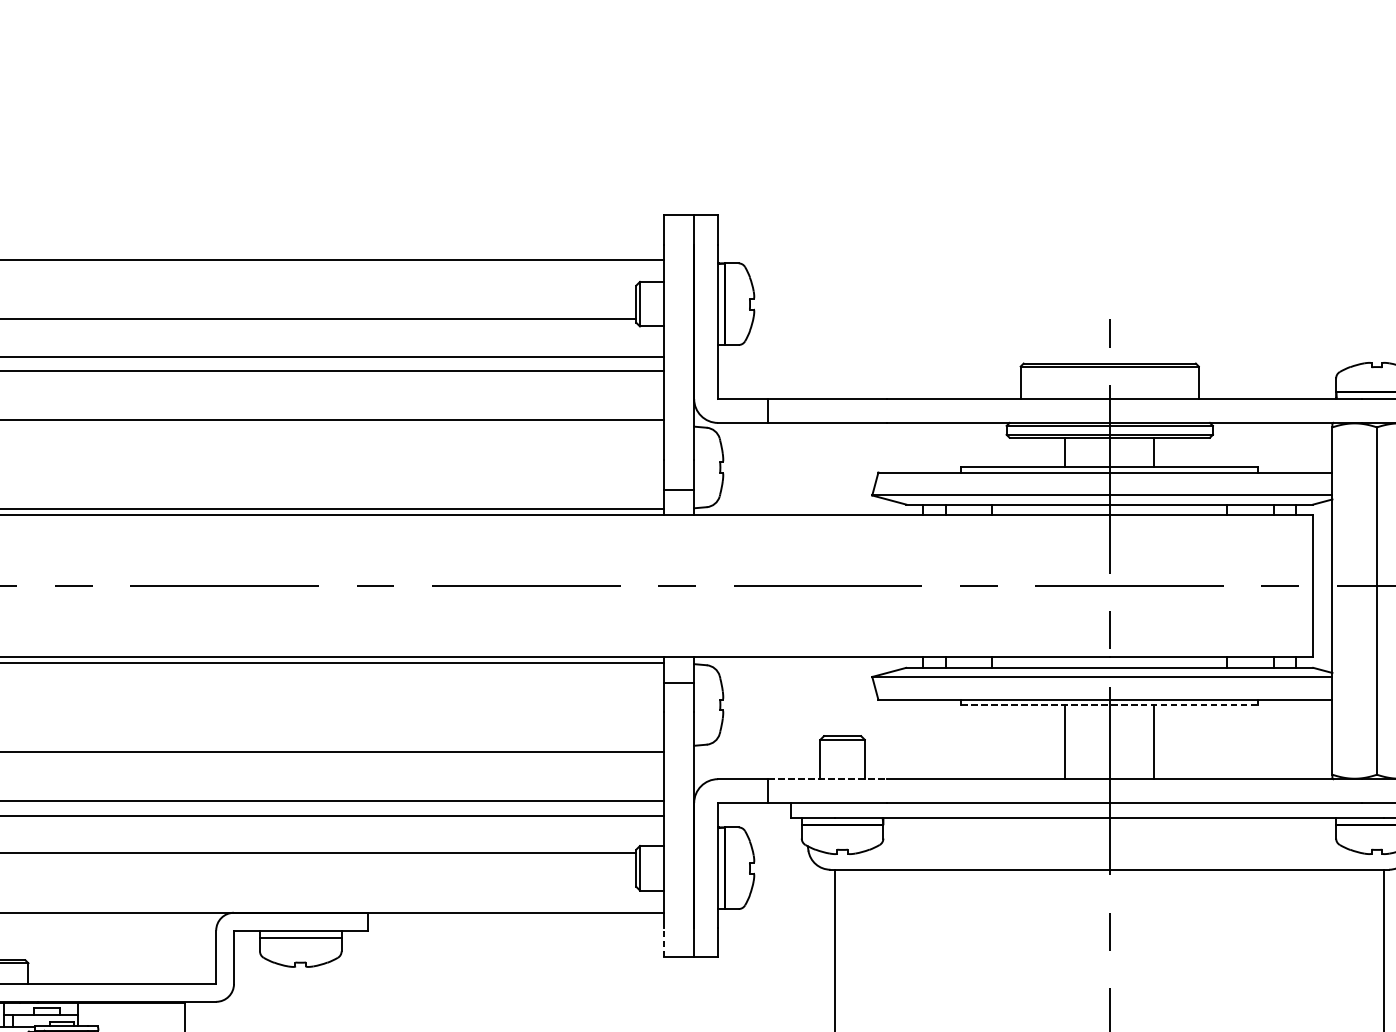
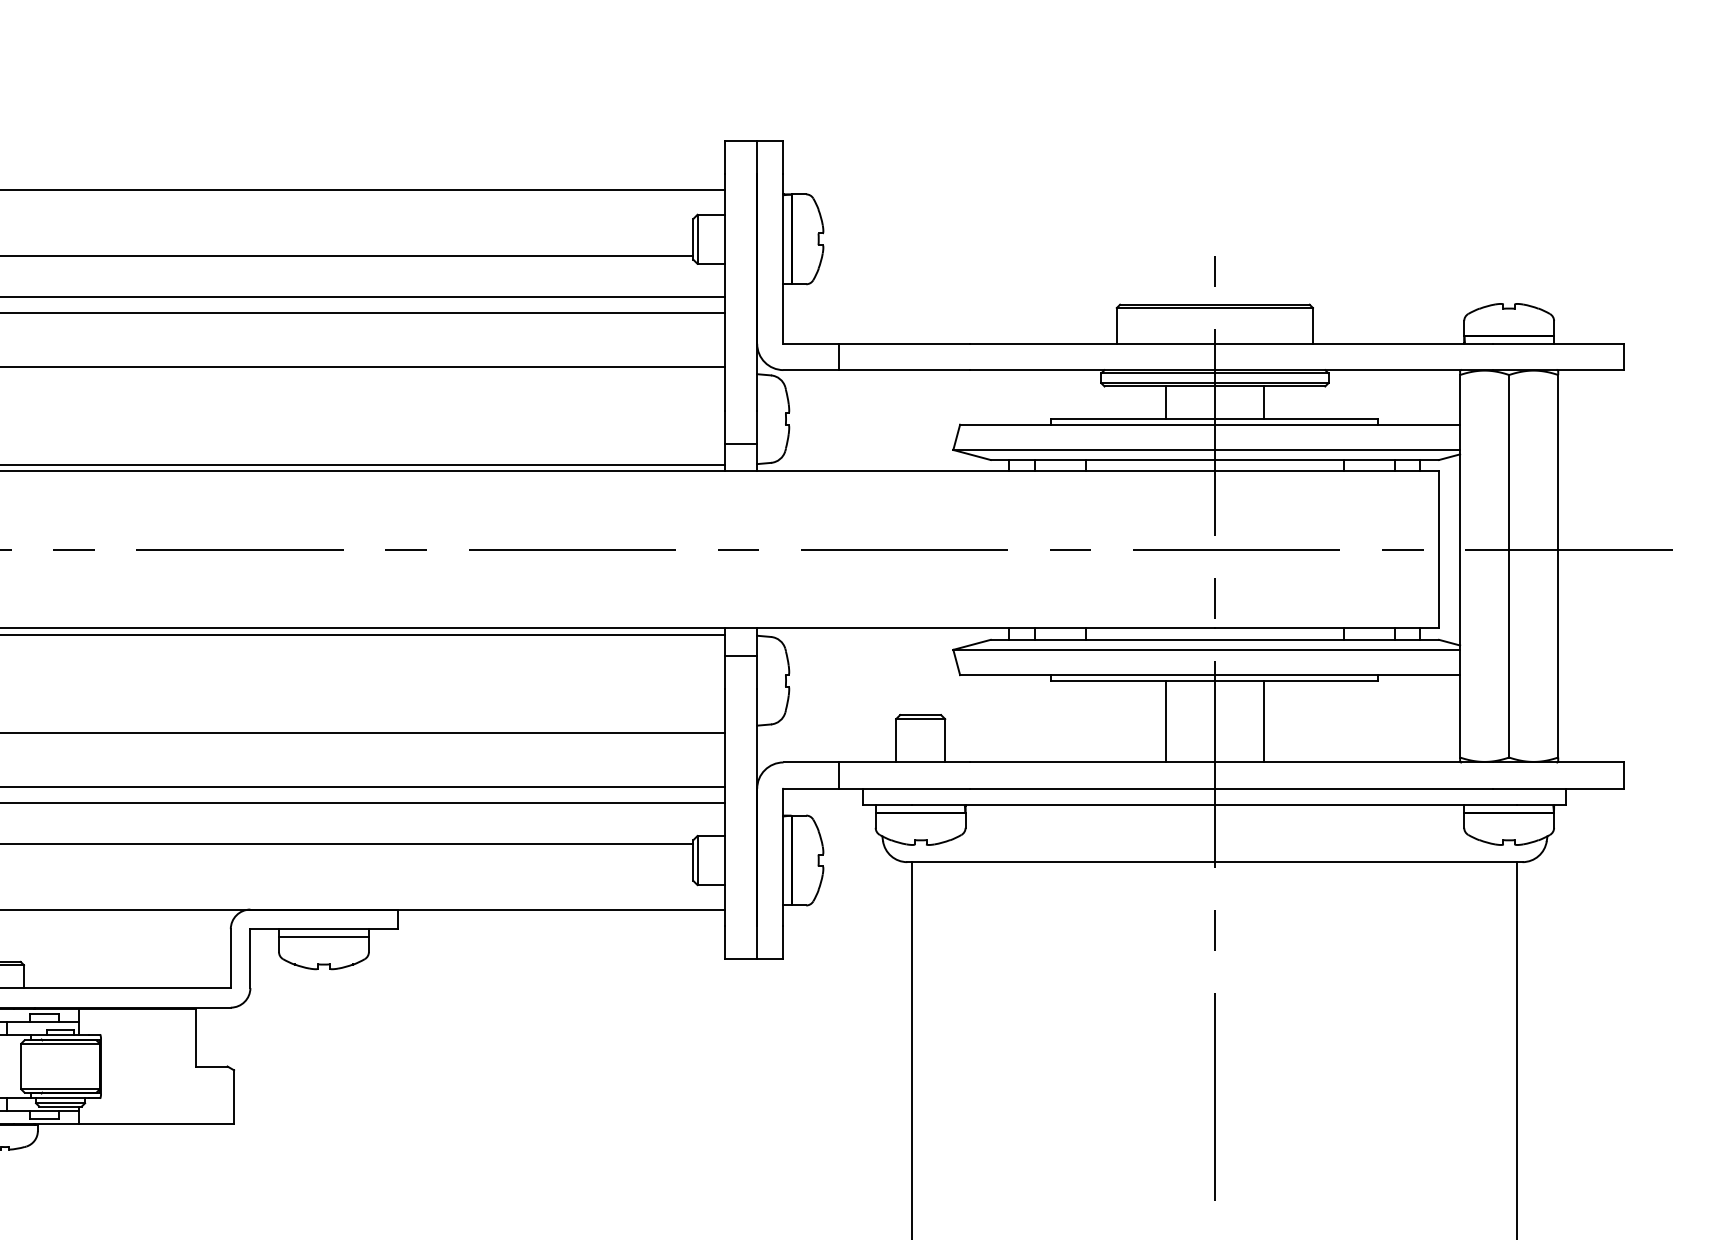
line: (1110, 704) -> (1215, 680), dashed -> solid
line: (827, 779) -> (904, 762), dashed -> solid
line: (664, 941) -> (724, 941), dashed -> solid

